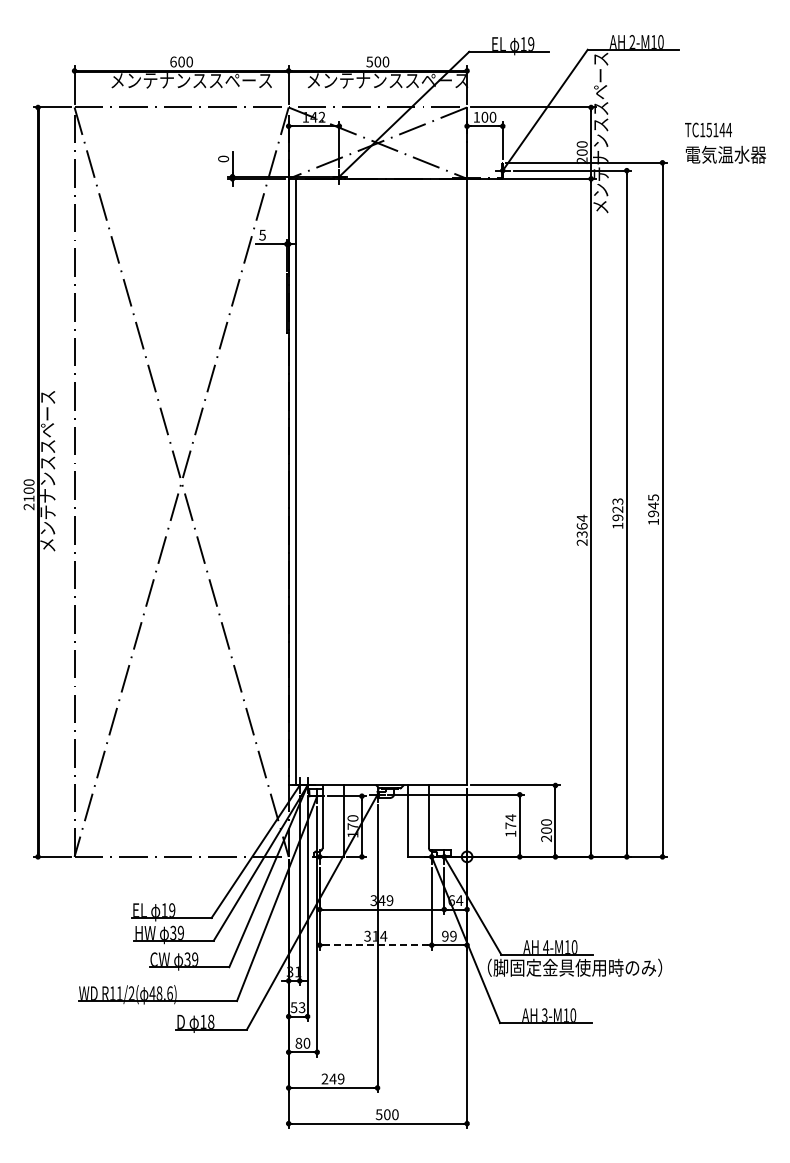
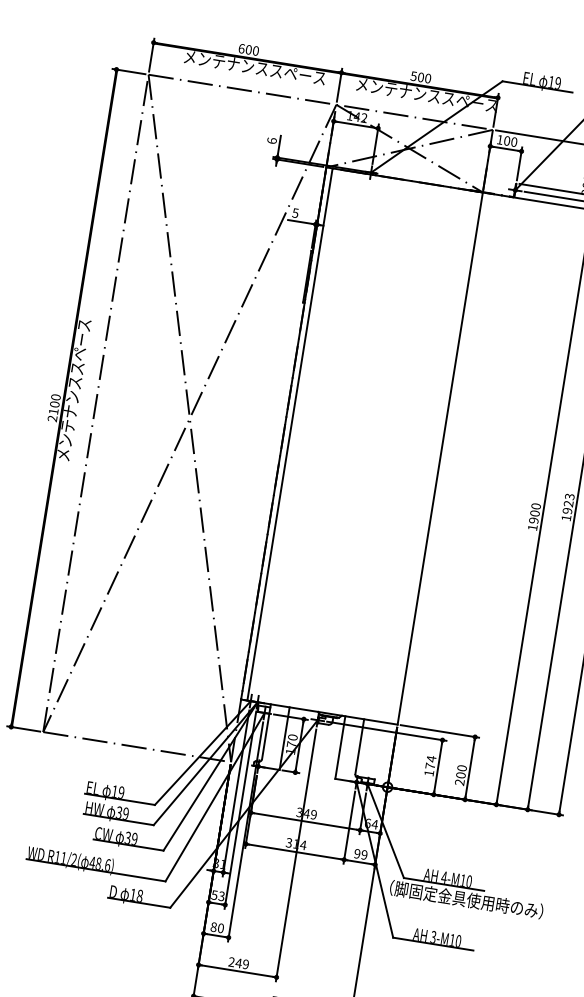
text: (223, 158) -> (272, 140), 0 -> 6
text: (581, 529) -> (533, 516), 2364 -> 1900
line: (376, 945) -> (295, 852), dashed -> solid

